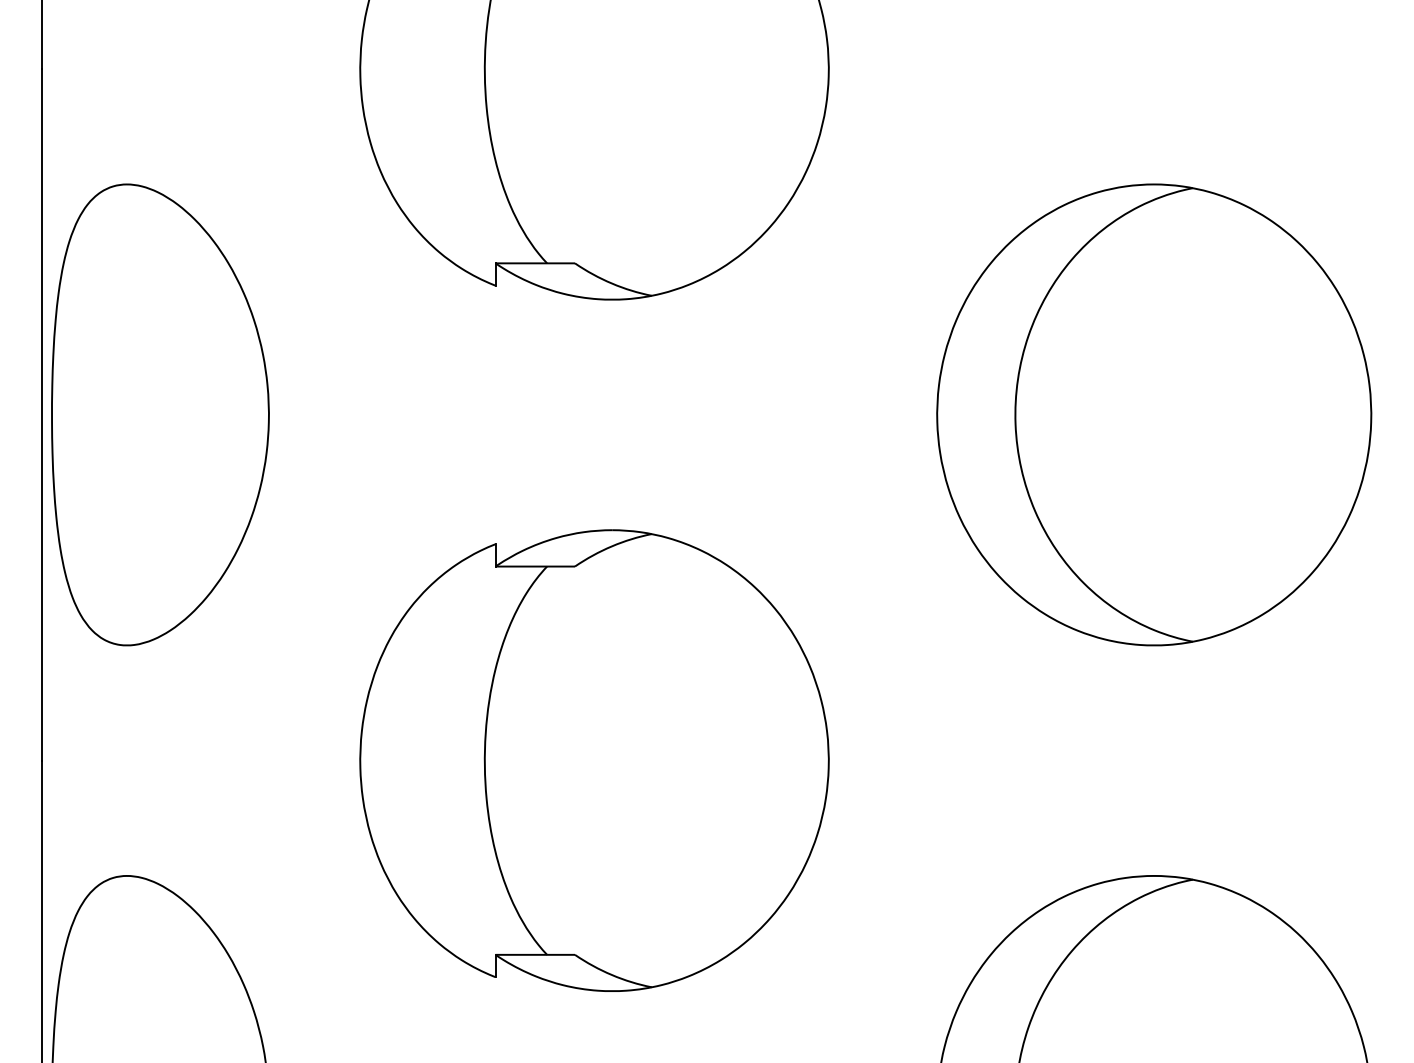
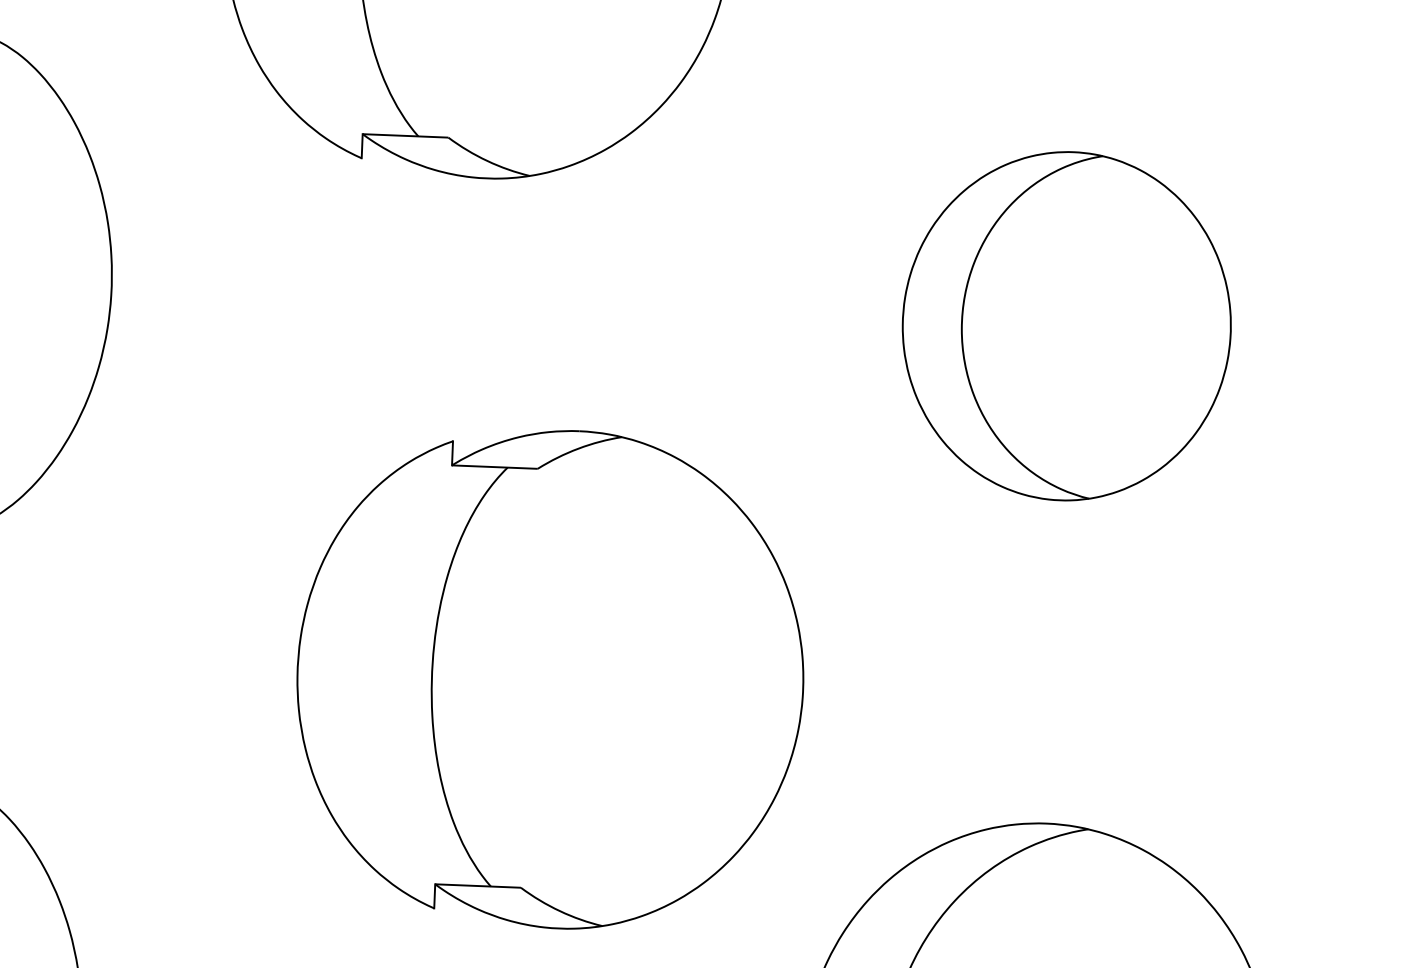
part: (1154, 414) -> (1067, 325), size x0.7
part: (594, 760) -> (550, 678), moved

